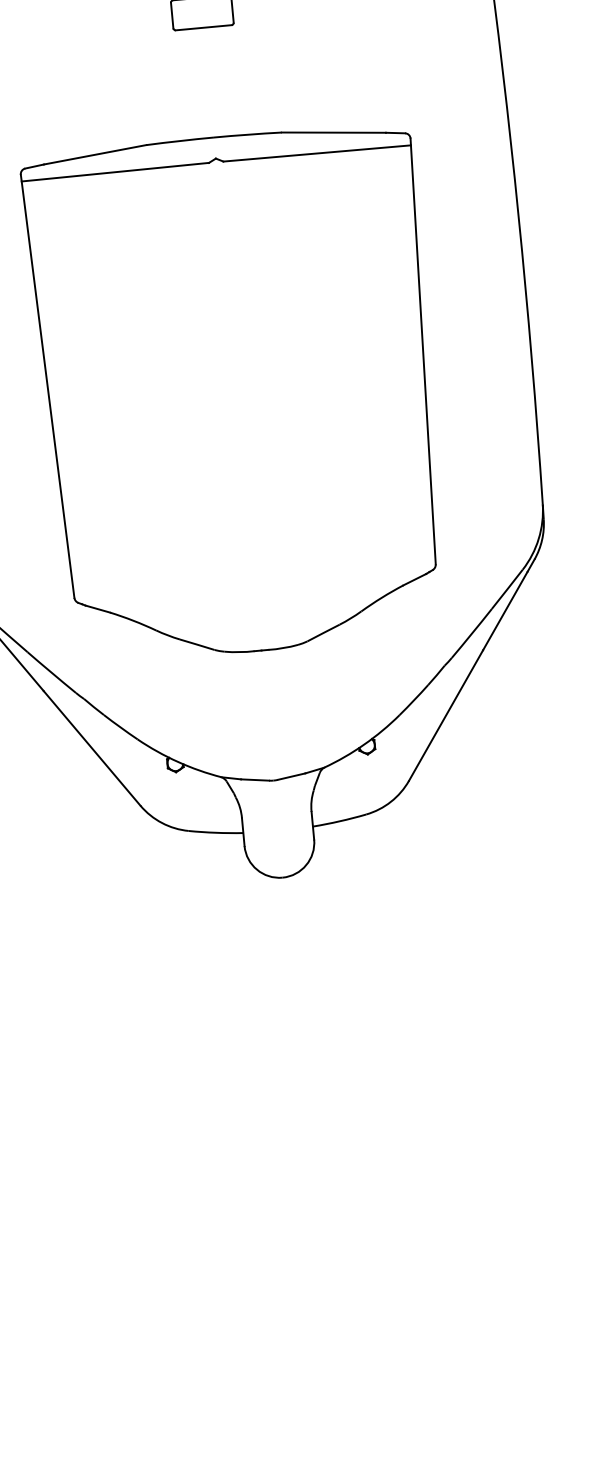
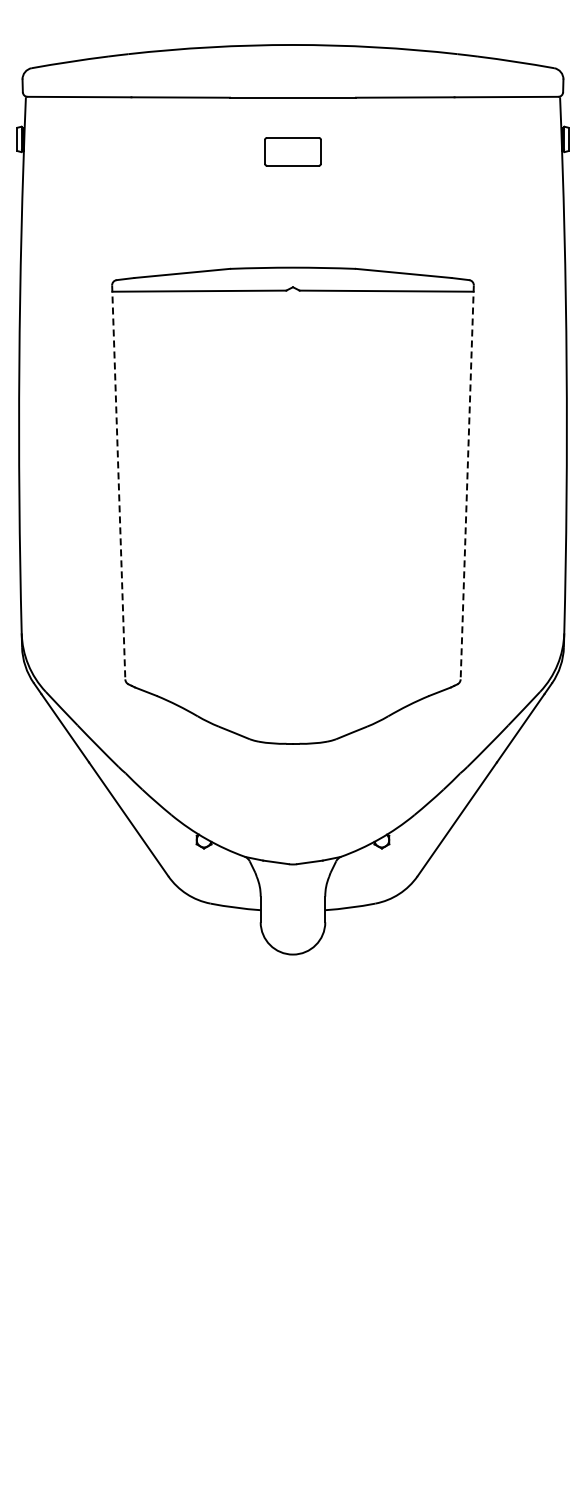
line: (423, 351) -> (467, 482), solid -> dashed
line: (47, 386) -> (118, 482), solid -> dashed

